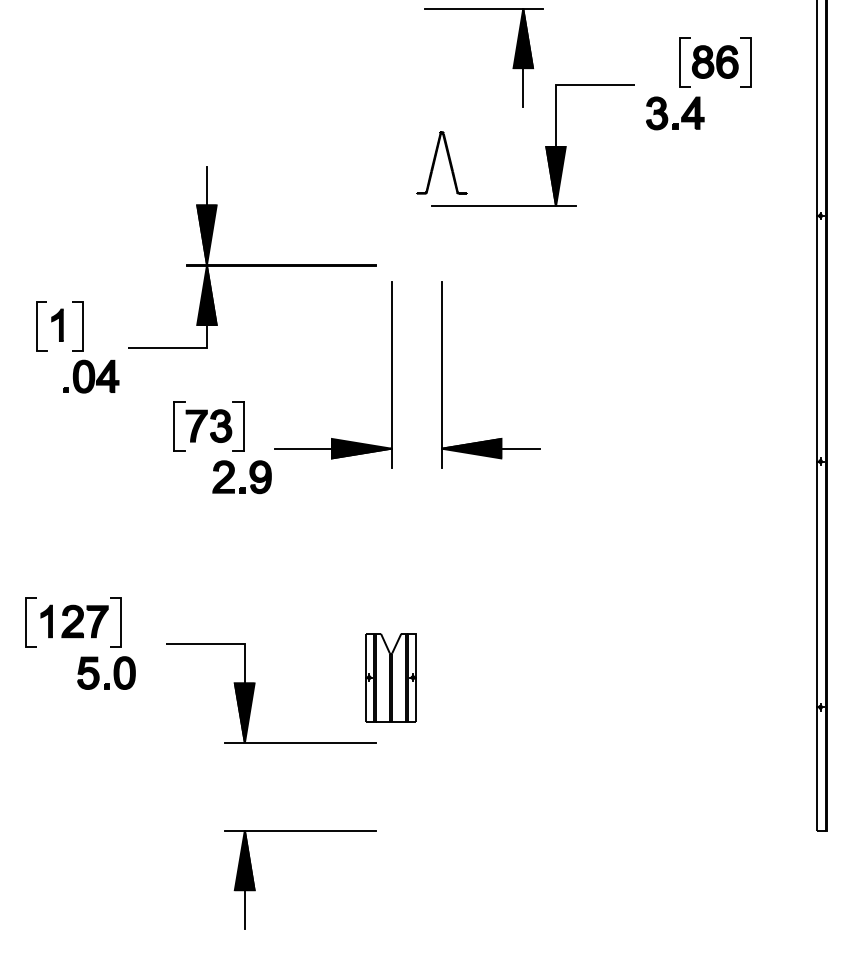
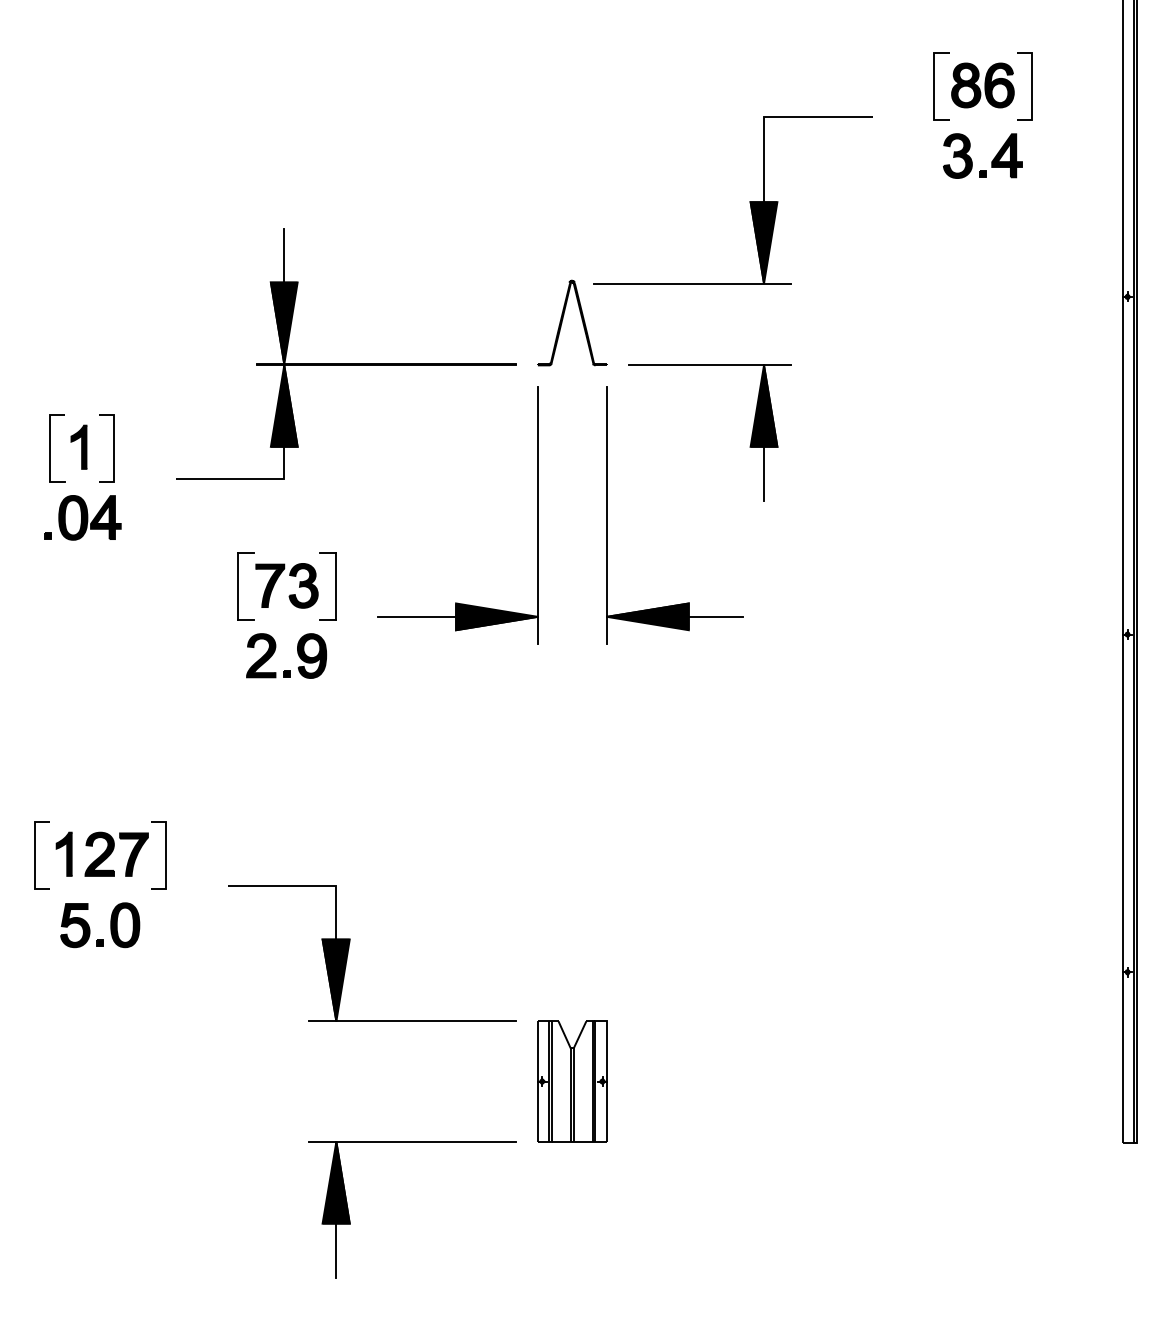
part: (513, 62) -> (750, 439), moved
part: (681, 117) -> (991, 161), moved
part: (448, 161) -> (581, 320), moved
part: (90, 376) -> (82, 517), moved
part: (250, 475) -> (297, 653), moved
part: (113, 673) -> (110, 925), moved
part: (391, 677) -> (572, 1081), moved

